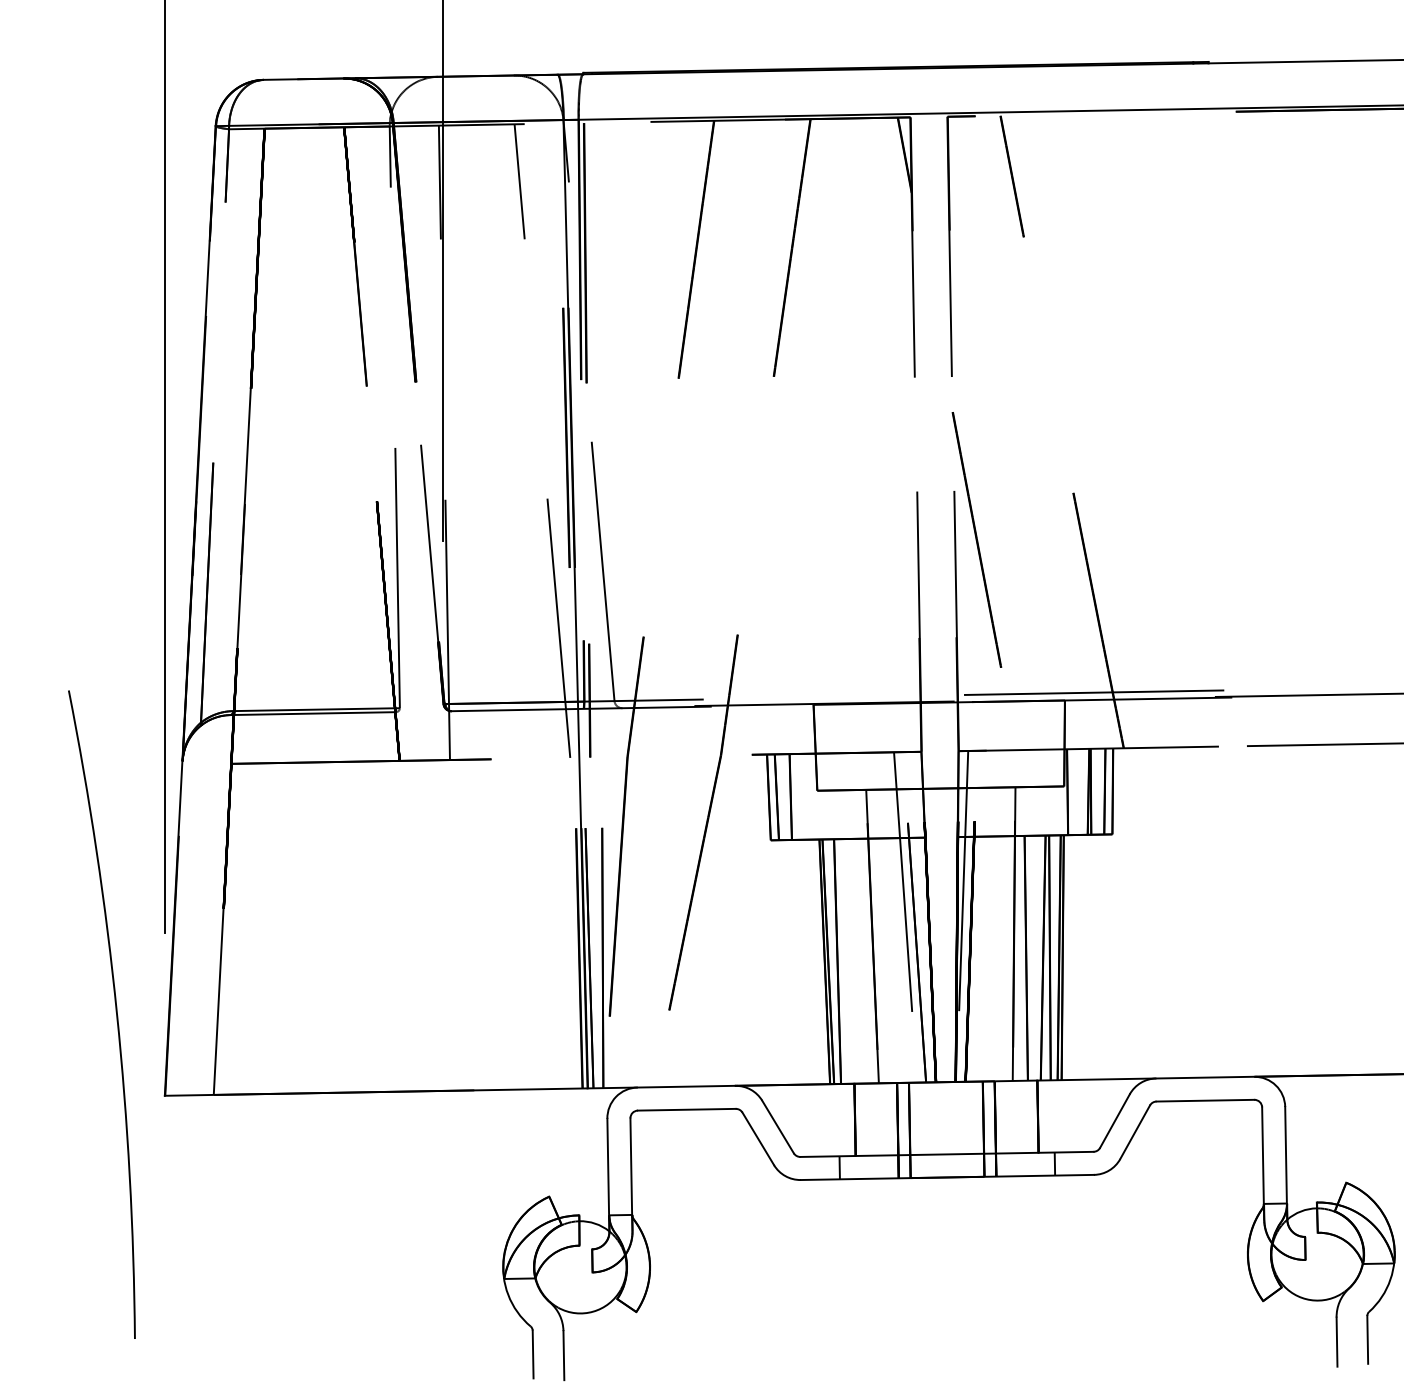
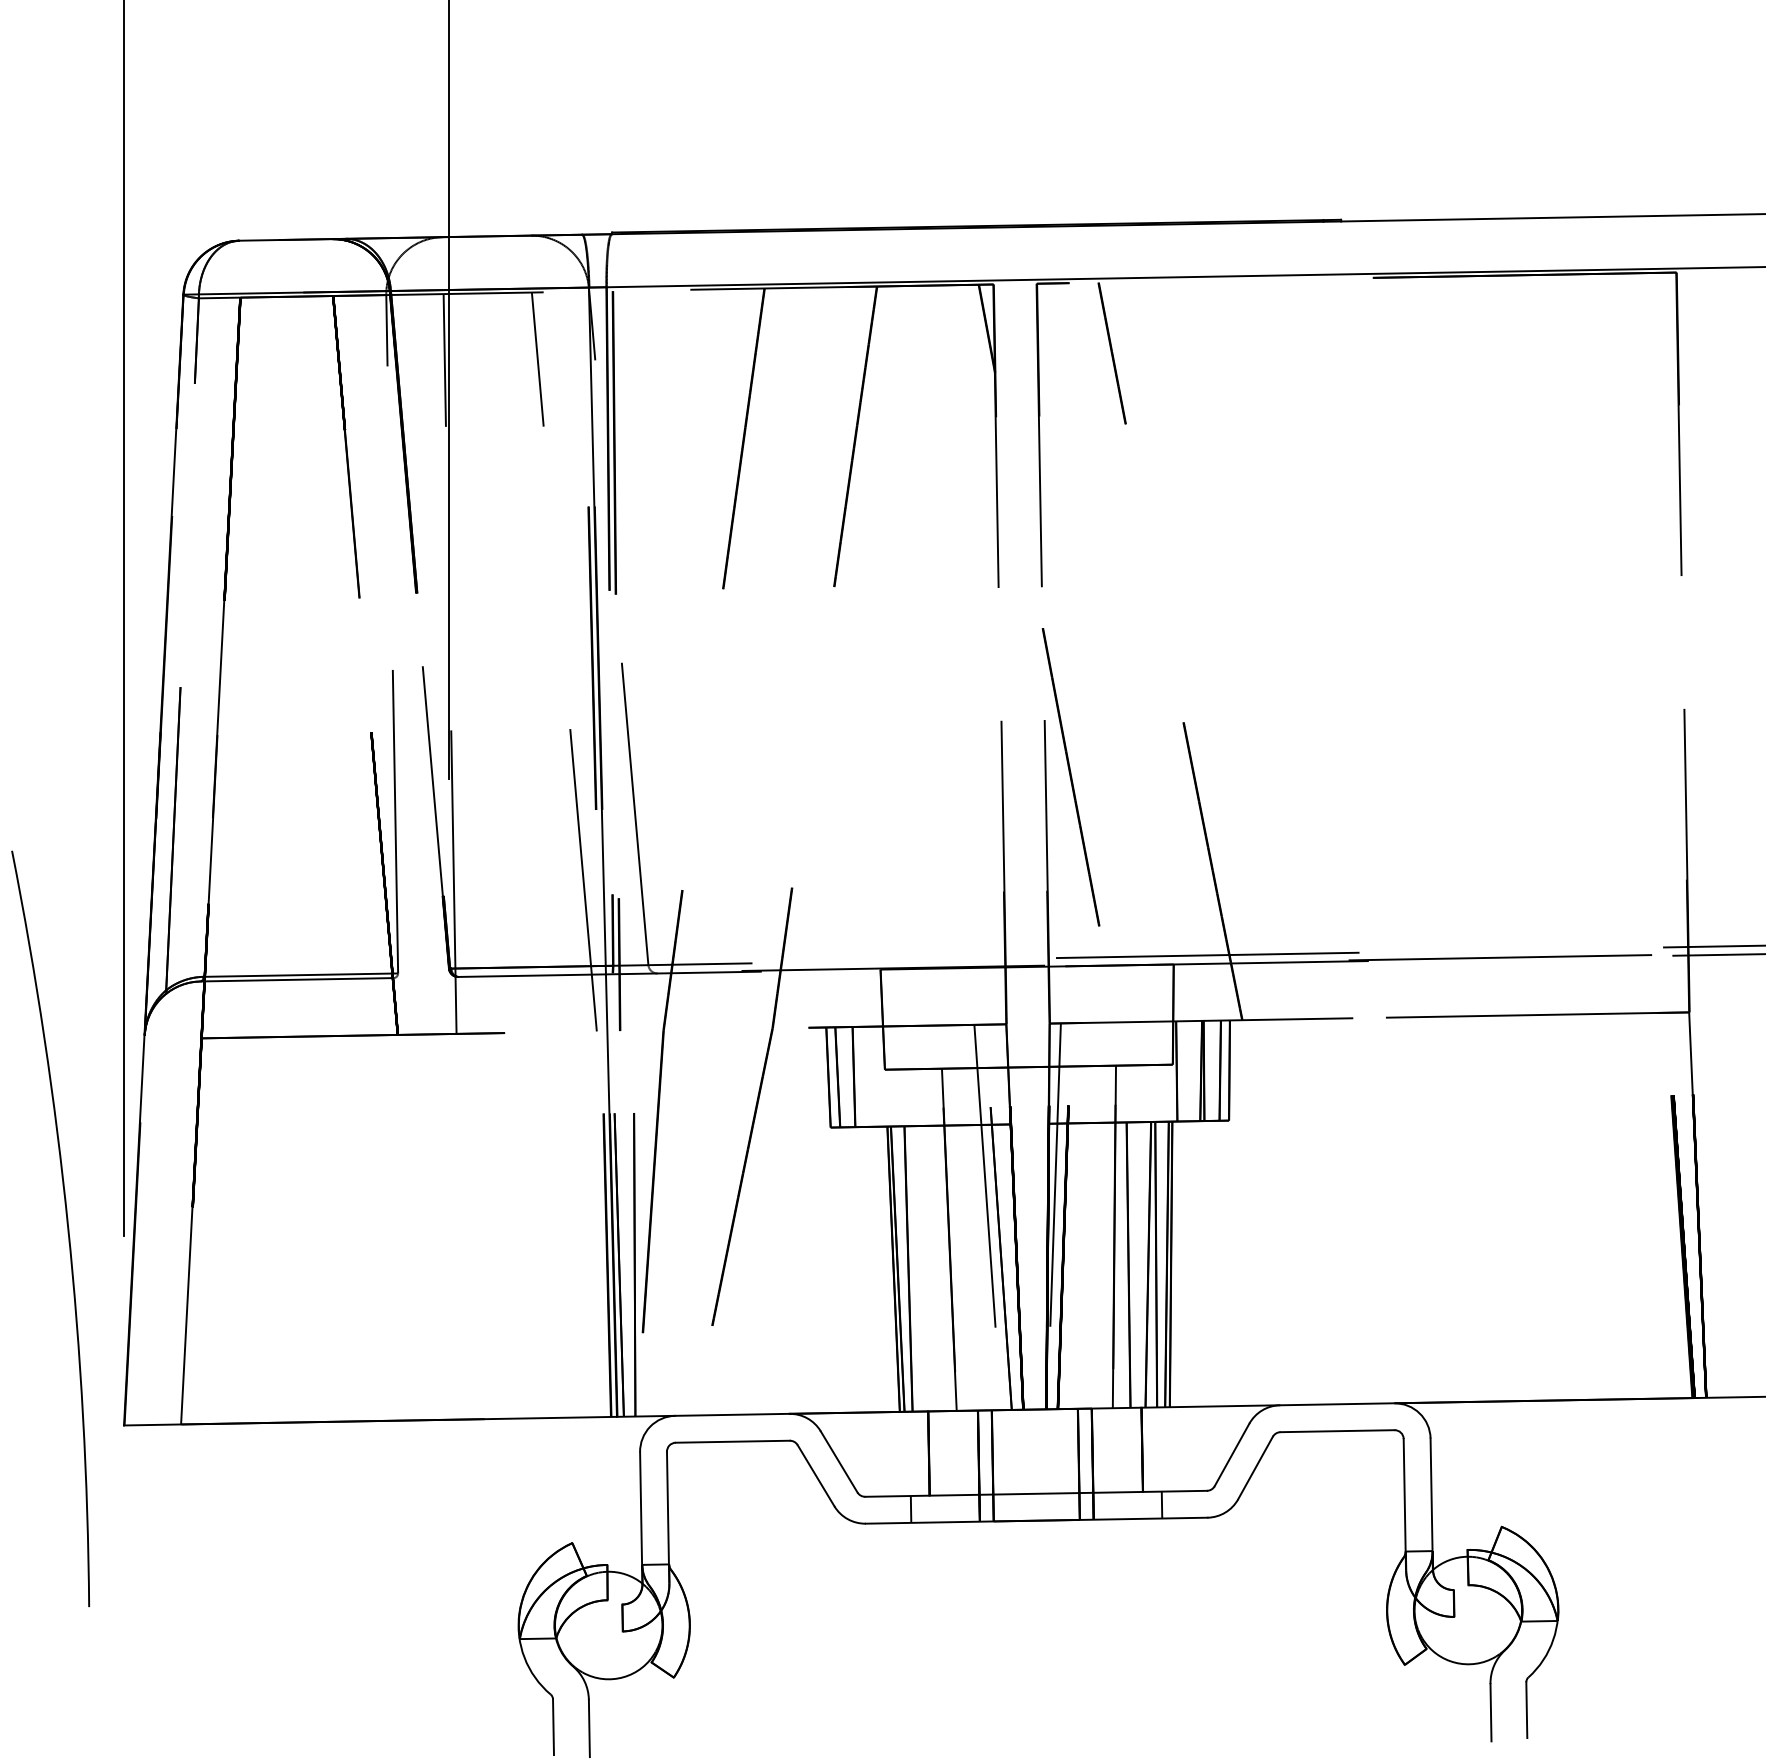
arc: (115, 1010) -> (66, 1223), moved

